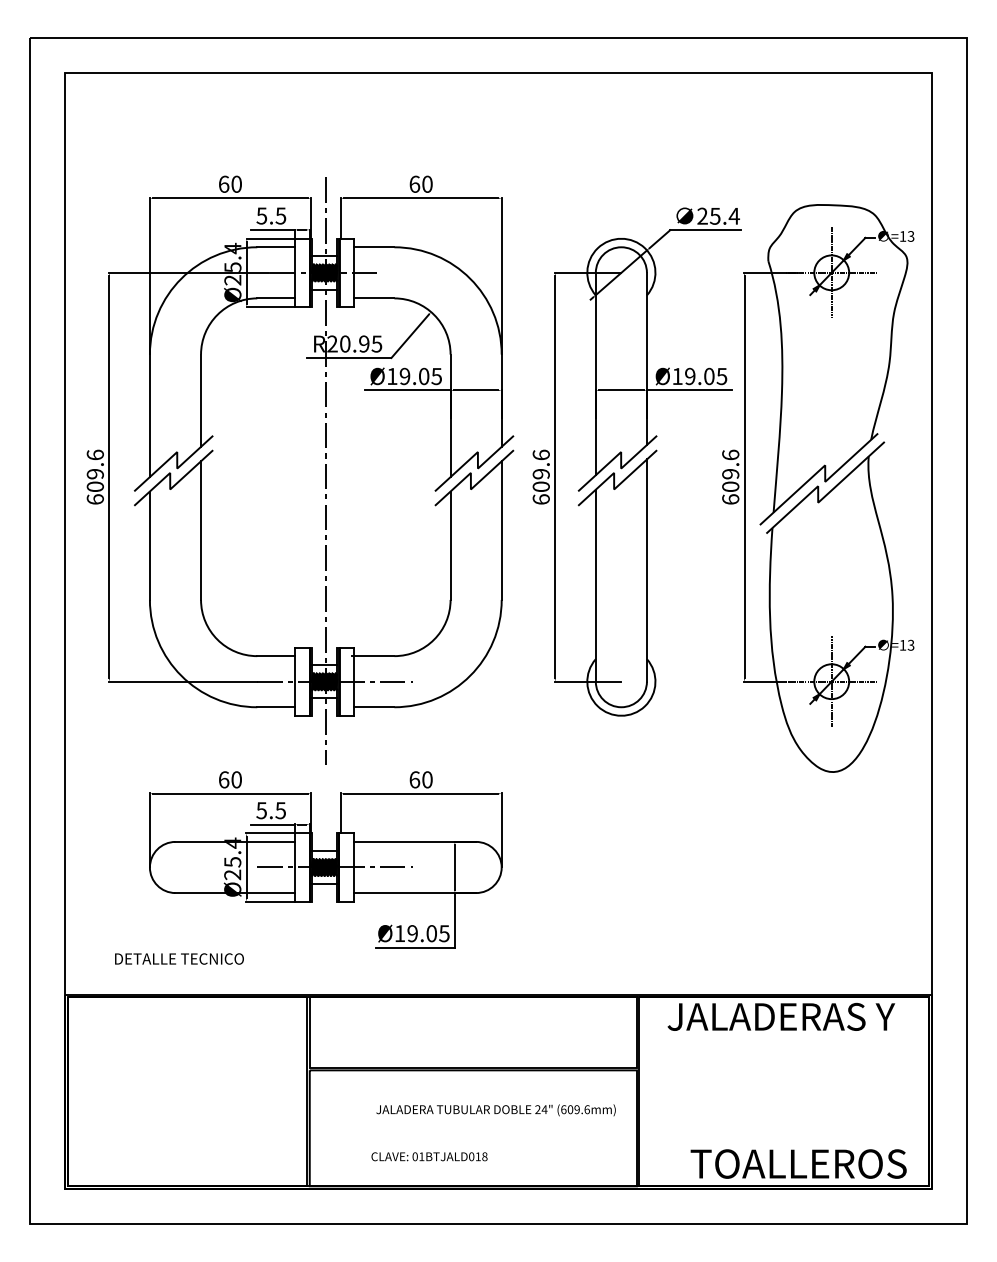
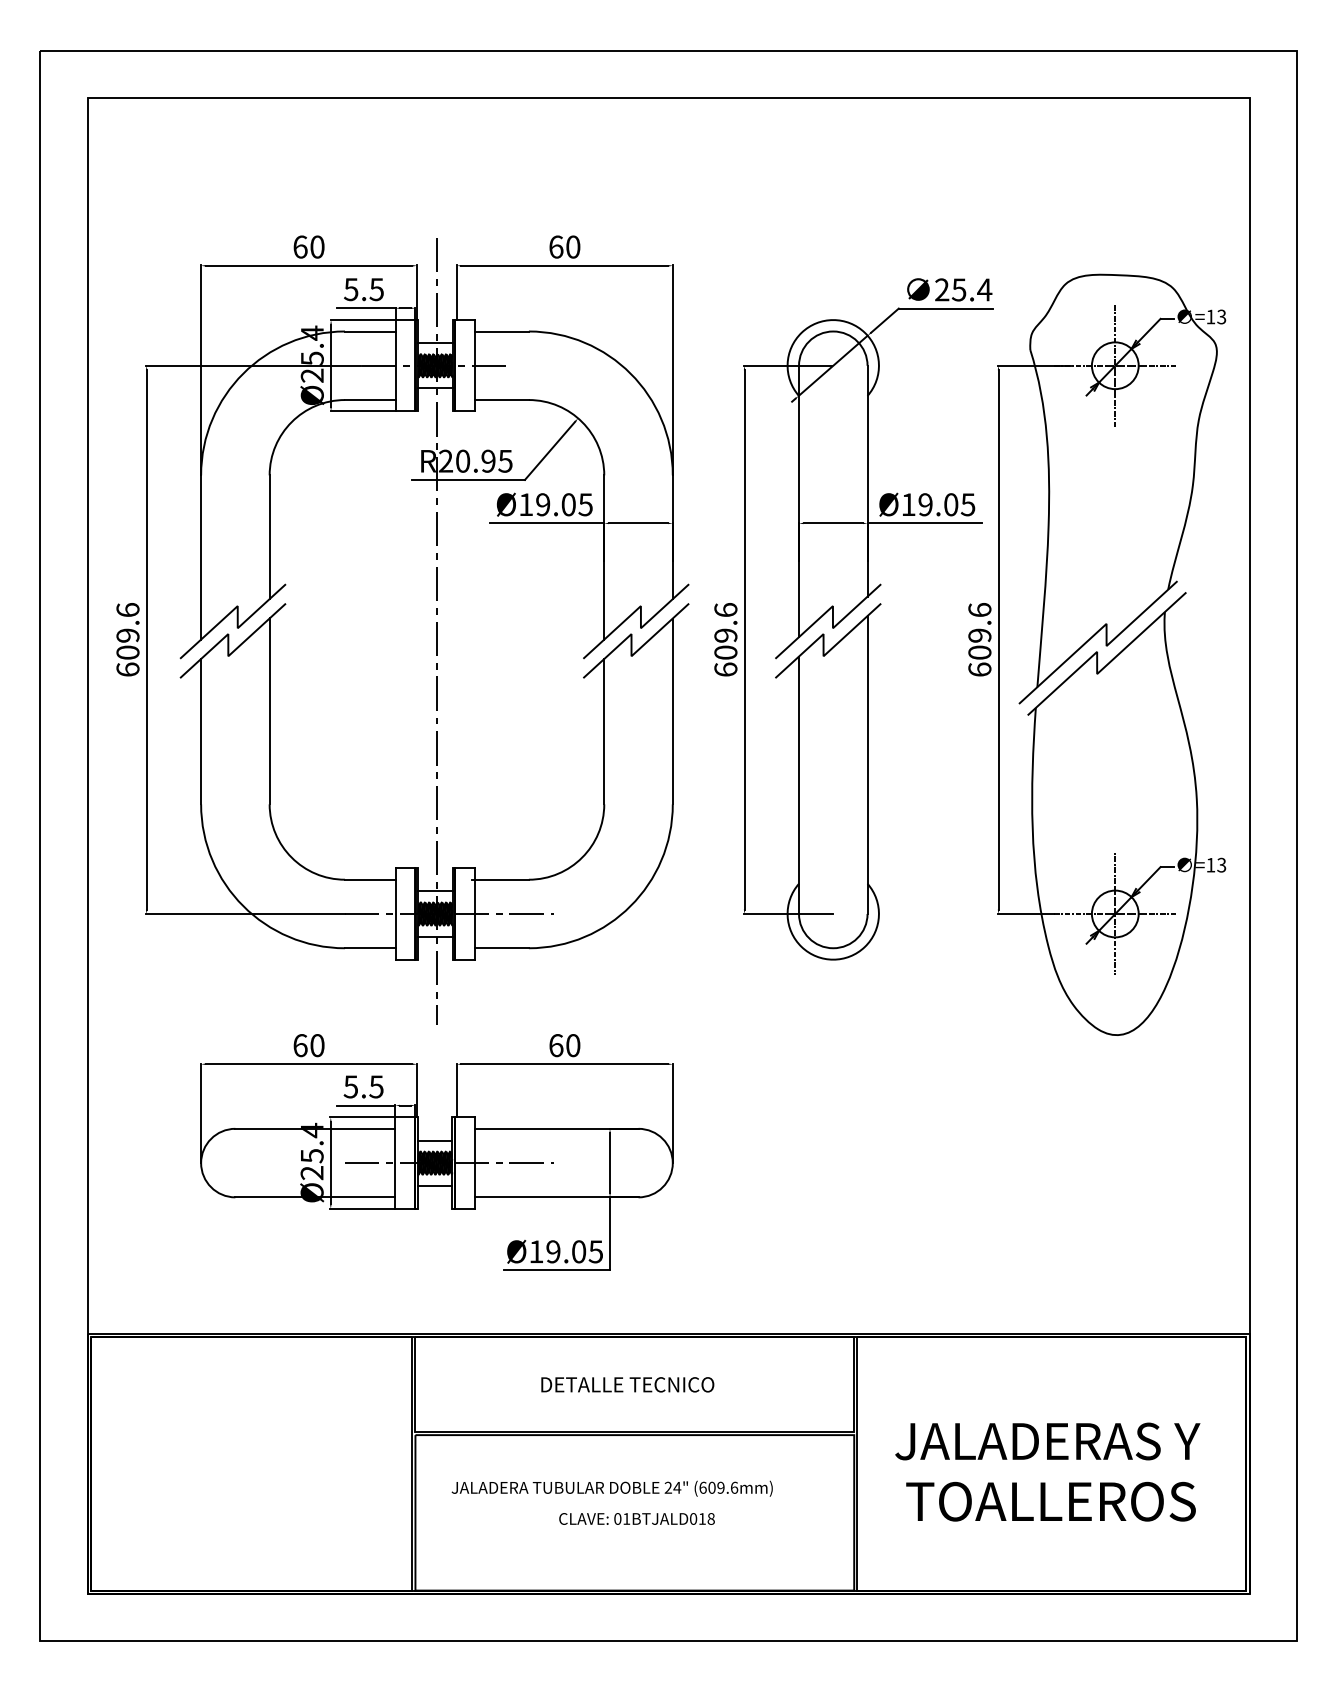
text: (179, 958) -> (627, 1384), moved
text: (781, 1016) -> (1047, 1441), moved
text: (495, 1110) -> (611, 1488), moved
text: (429, 1156) -> (636, 1518), moved
text: (798, 1163) -> (1050, 1501), moved

